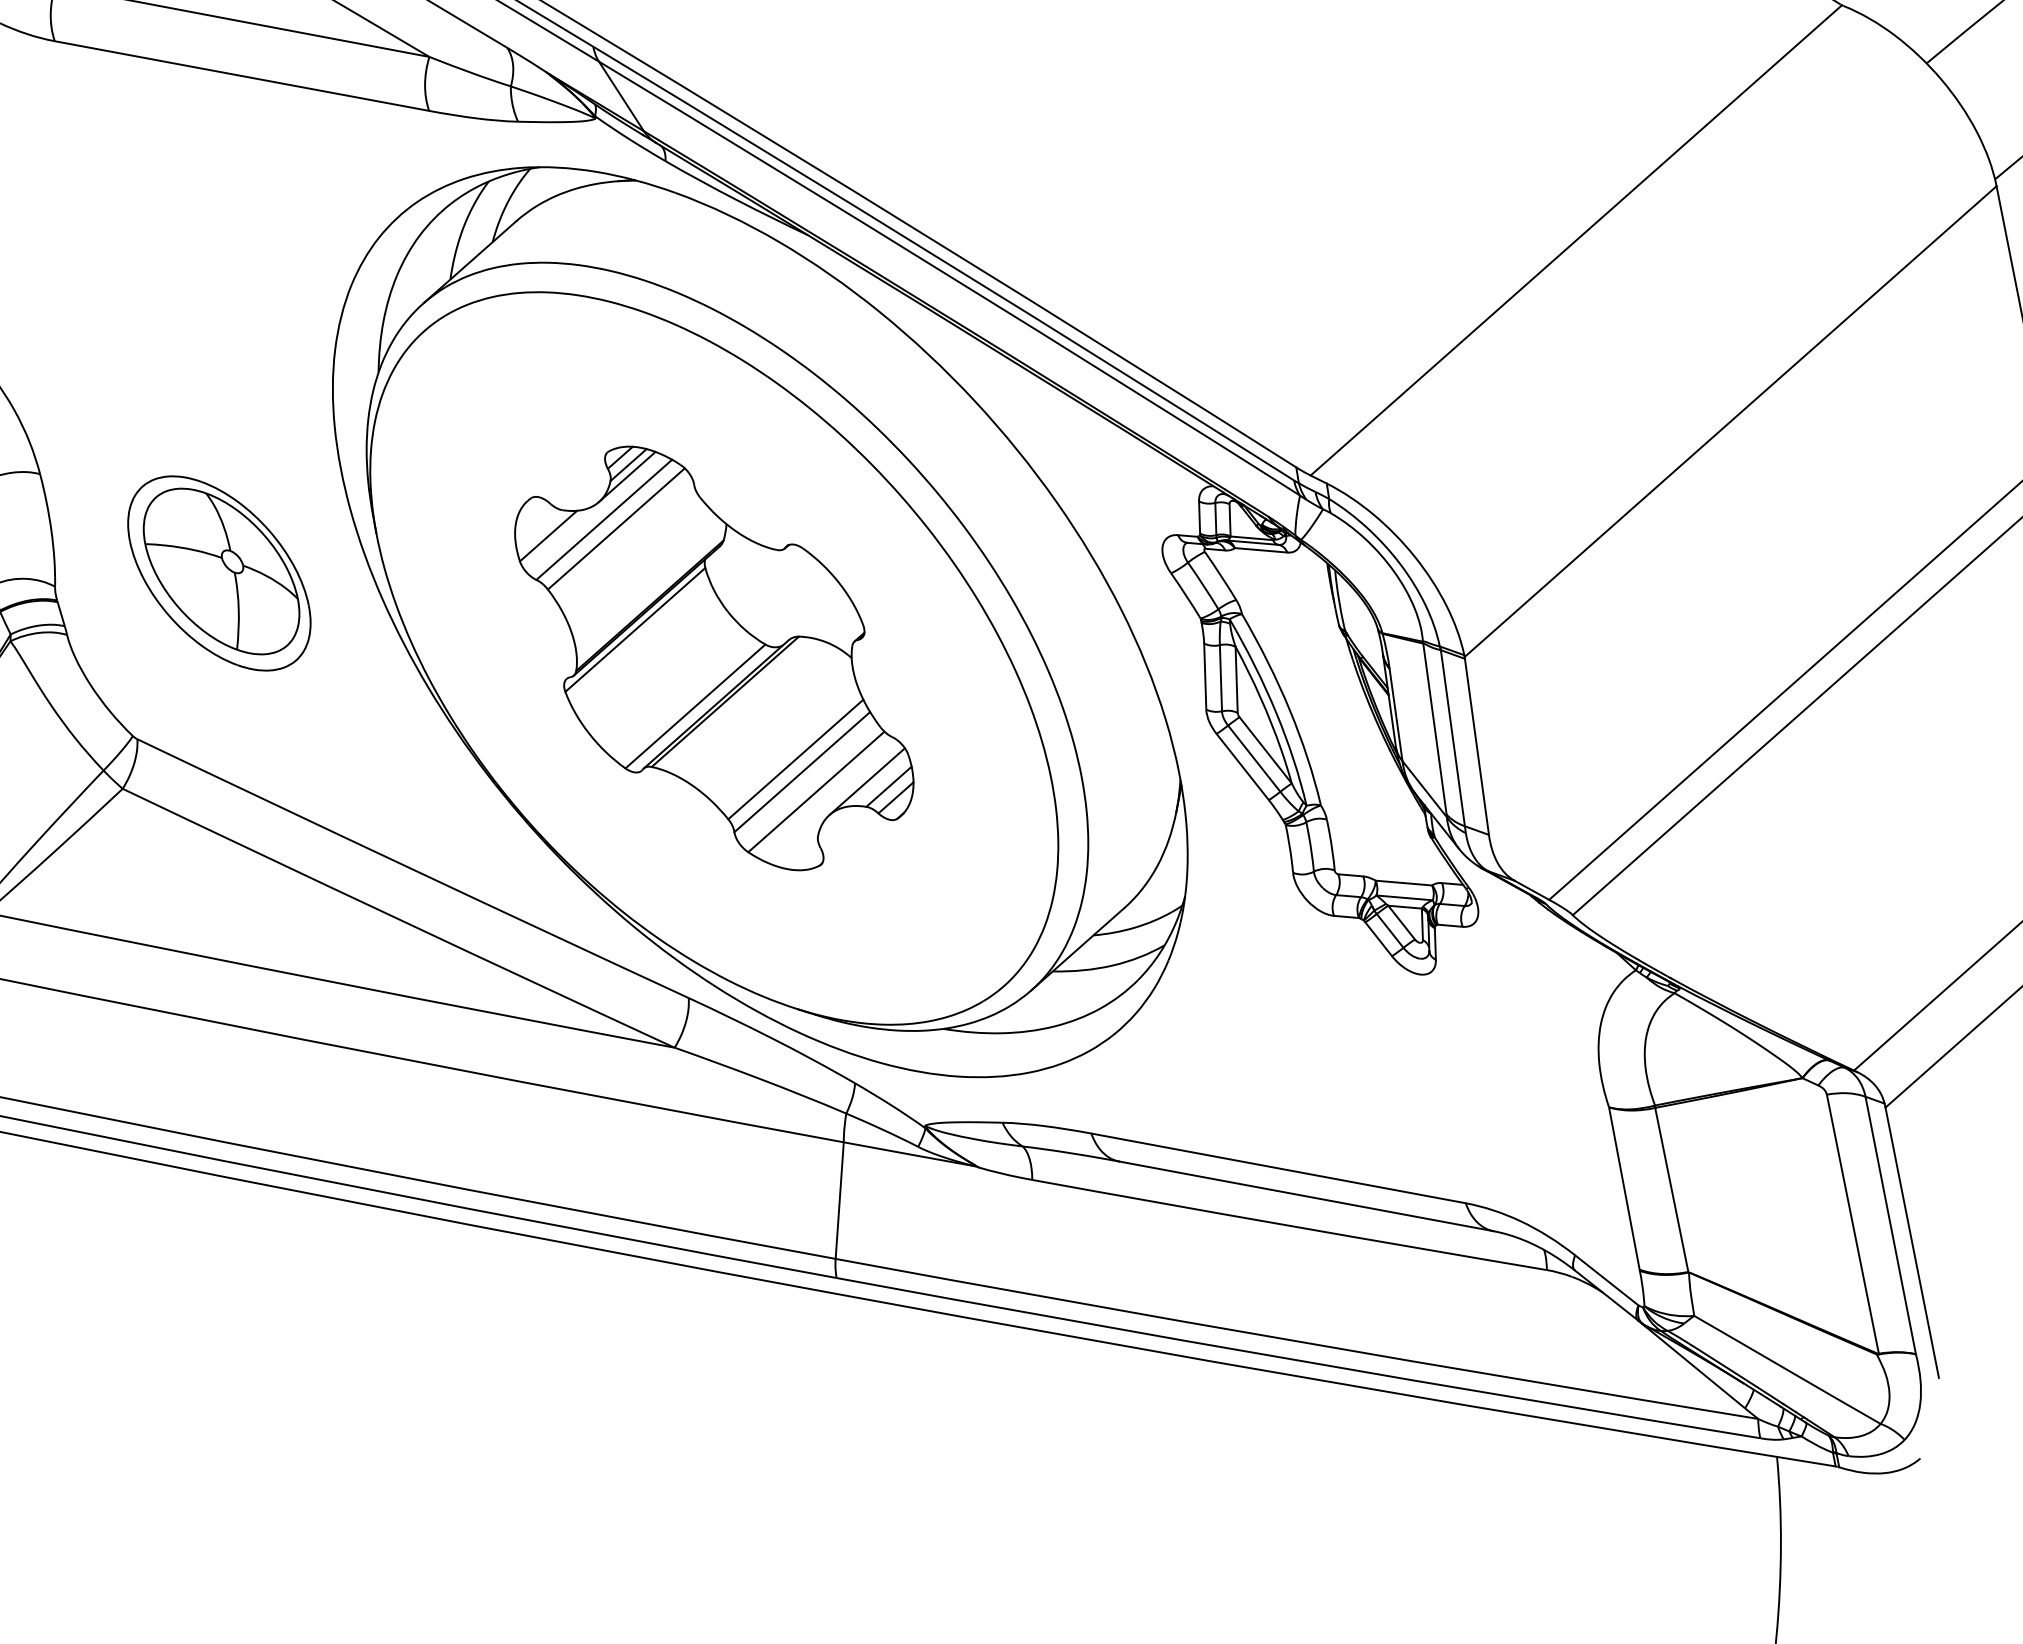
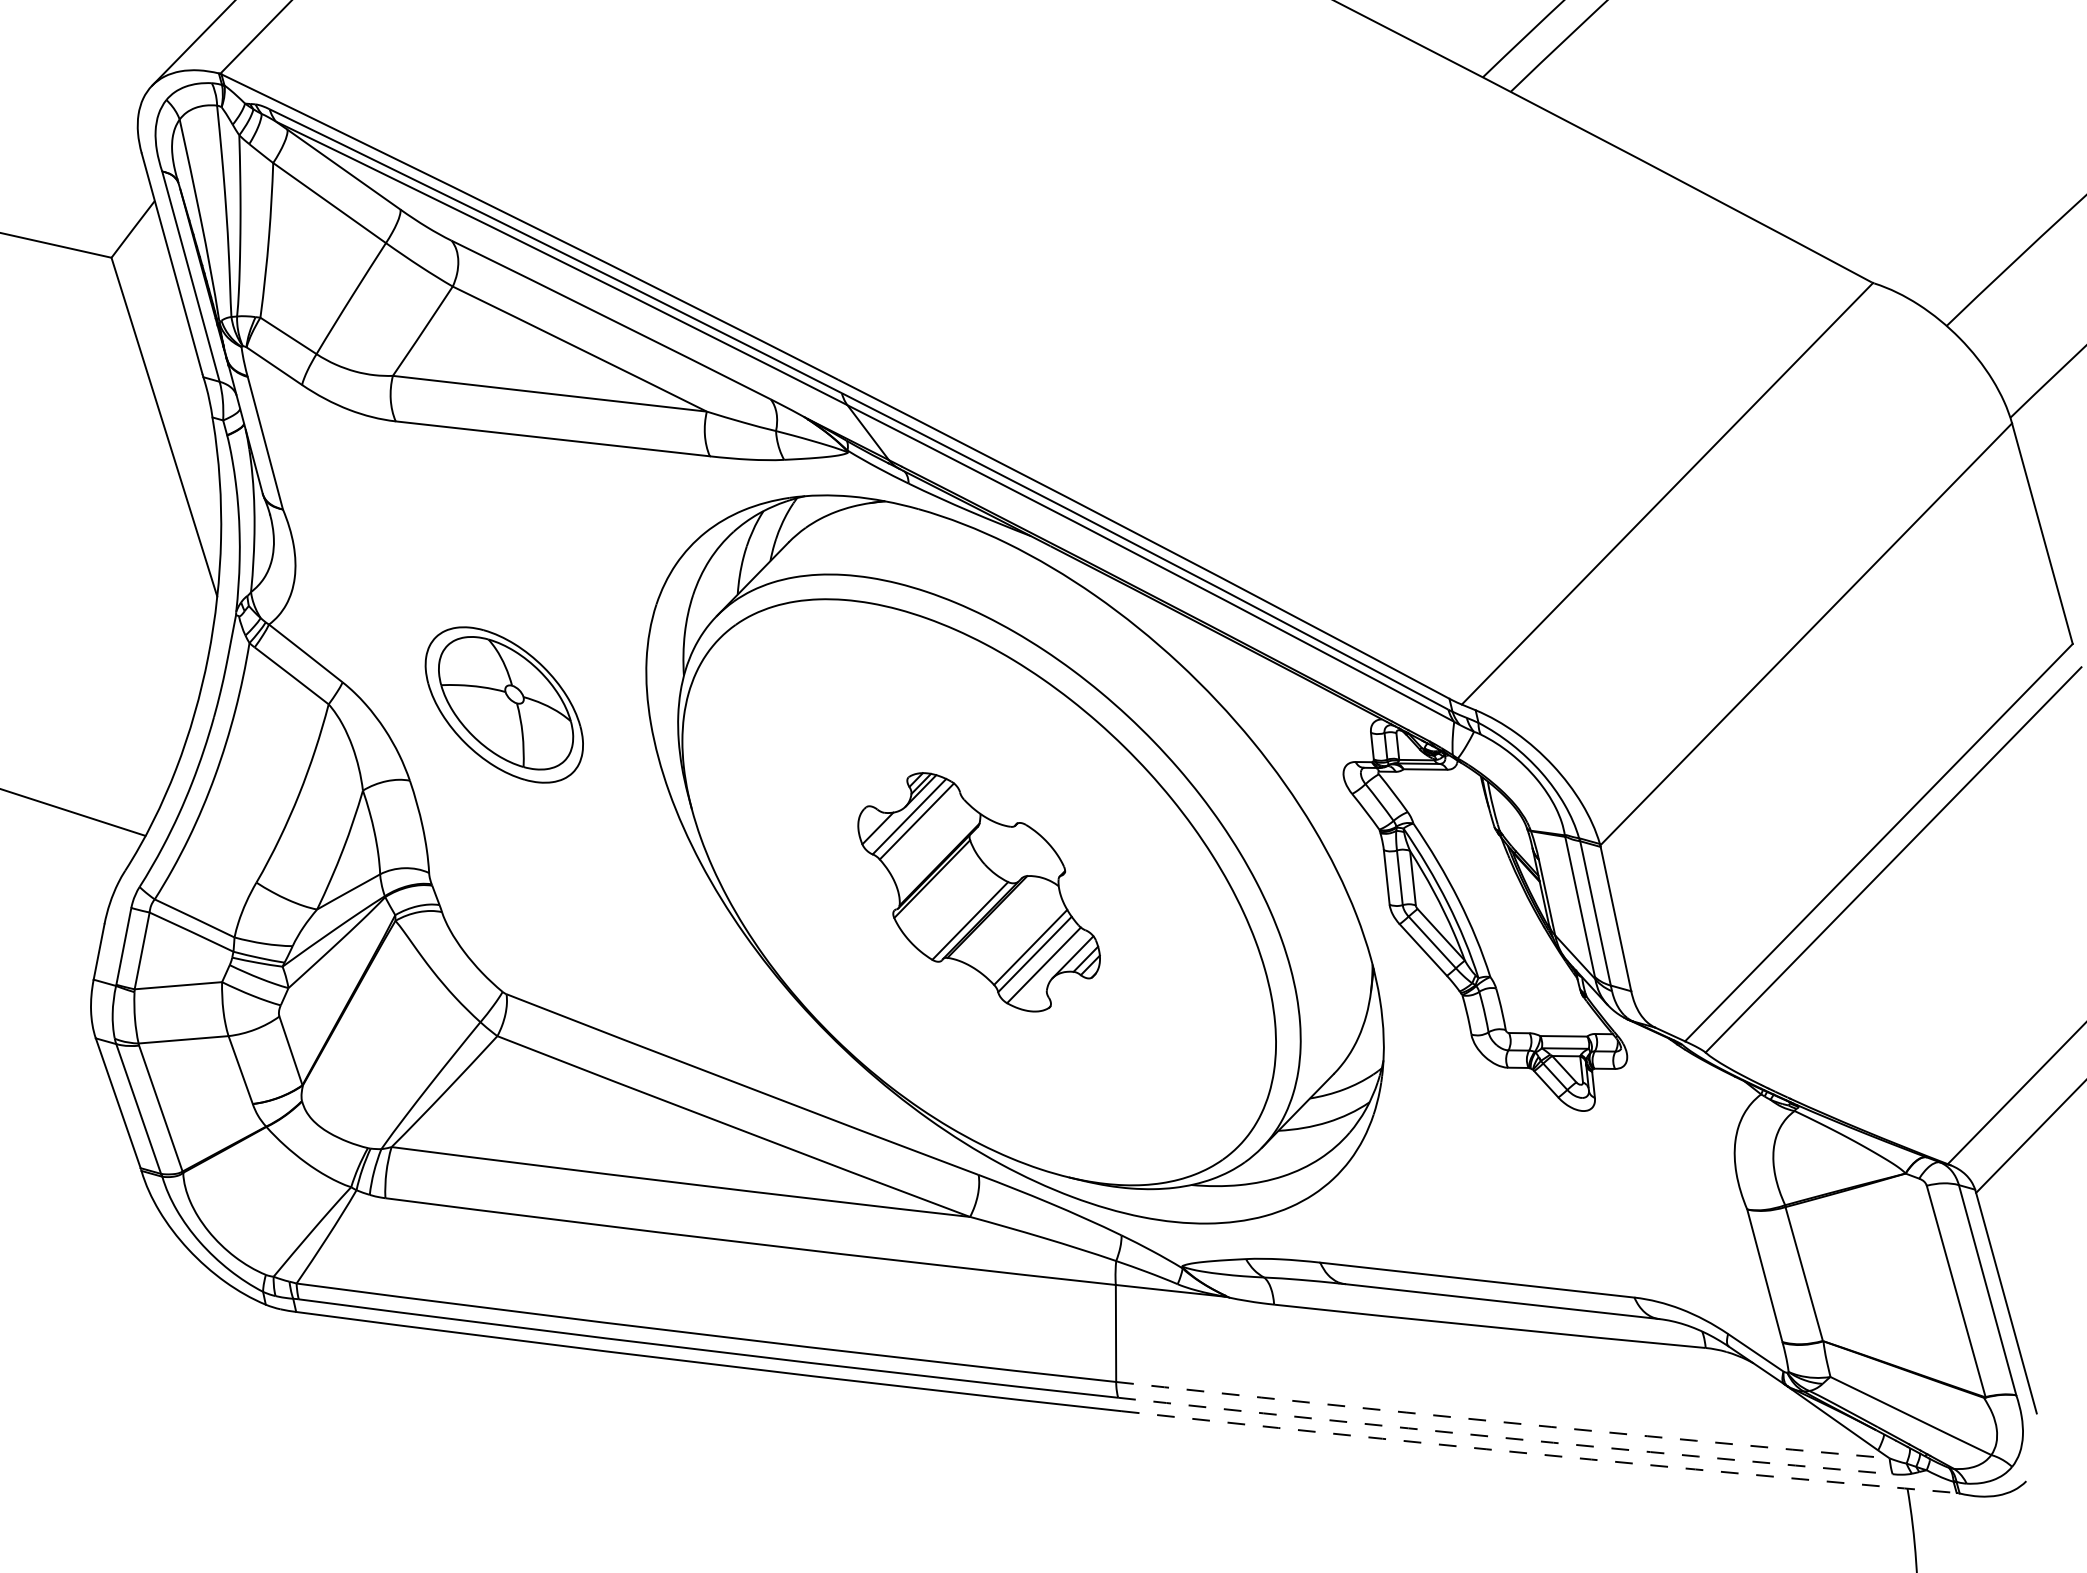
part: (218, 572) -> (503, 704), moved
part: (713, 658) -> (978, 892), size x0.7
arc: (1296, 1341) -> (1502, 1422), solid -> dashed
arc: (1298, 1361) -> (1505, 1438), solid -> dashed
arc: (1337, 1383) -> (1539, 1454), solid -> dashed

